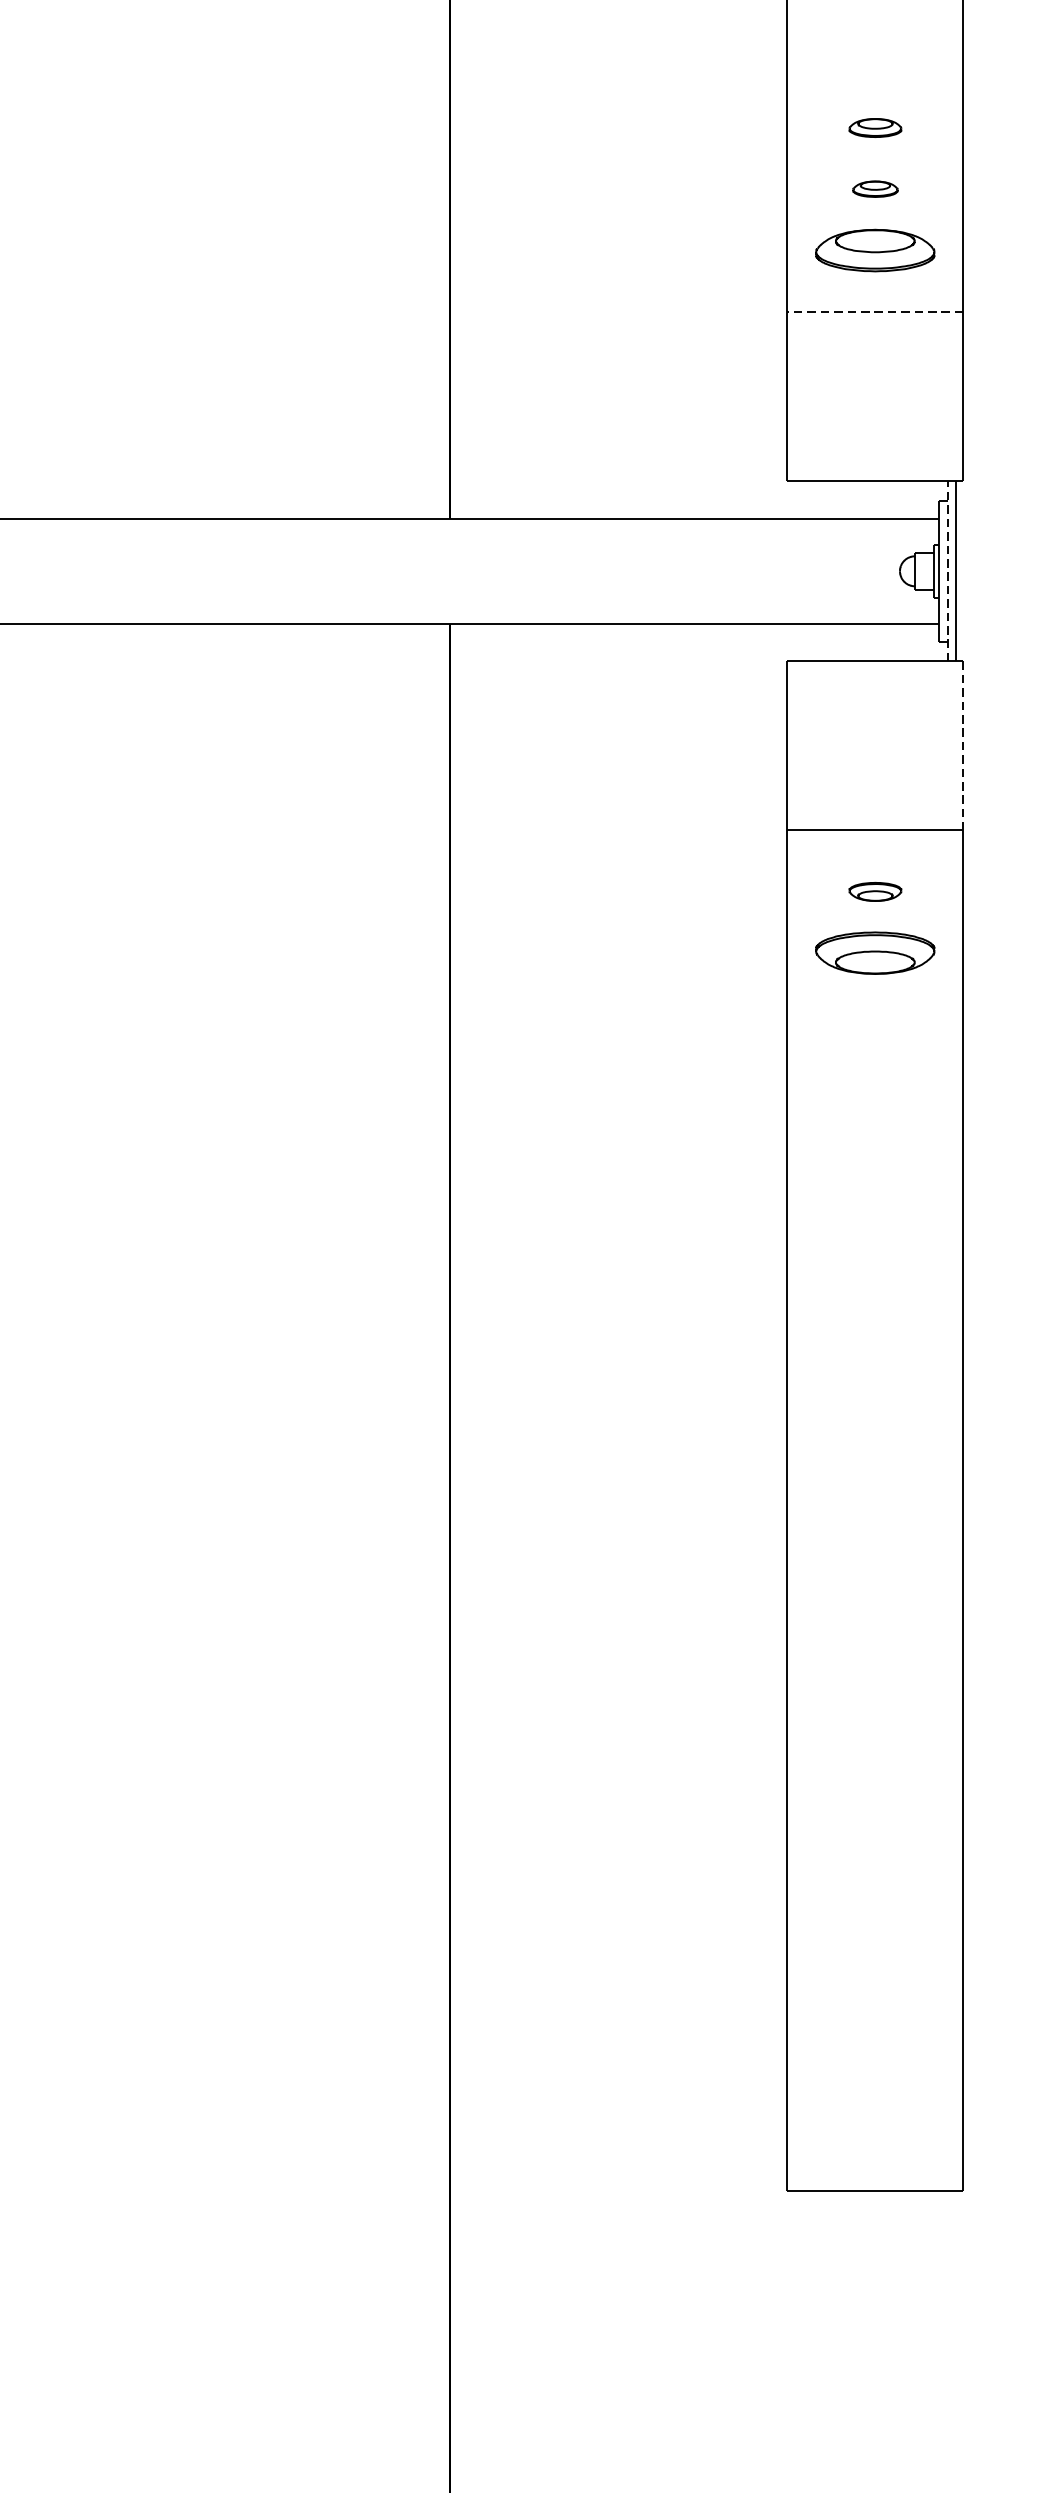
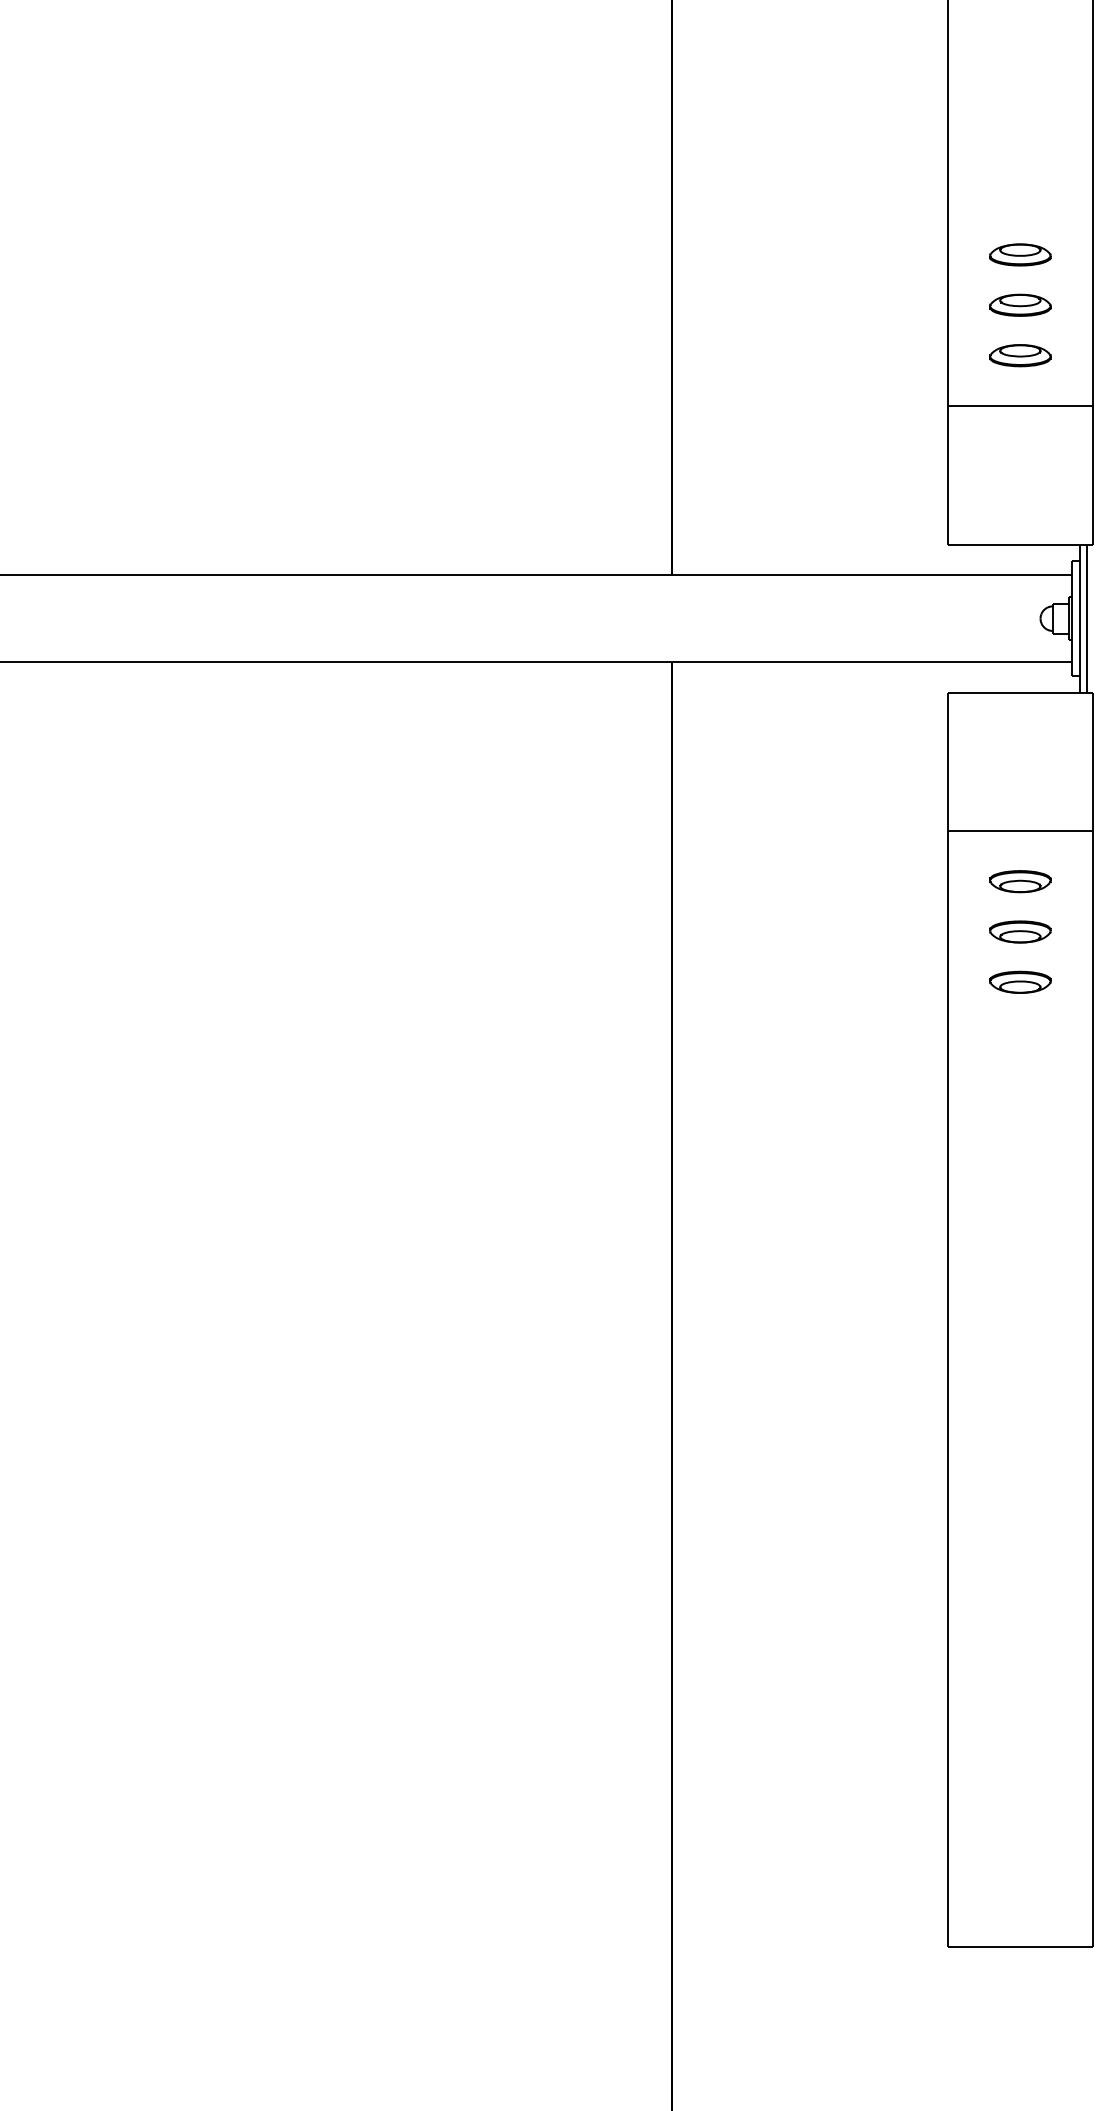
part: (875, 127) -> (1020, 254), size x1.43
part: (875, 188) -> (1020, 304), size x1.67
part: (875, 250) -> (1020, 355), size x0.62
line: (874, 312) -> (1019, 406), dashed -> solid
line: (947, 571) -> (1079, 618), dashed -> solid
line: (963, 746) -> (1092, 762), dashed -> solid
part: (875, 891) -> (1020, 881), size x1.43
part: (875, 952) -> (1020, 931), size x0.62
part: (875, 1013) -> (1020, 981), added

